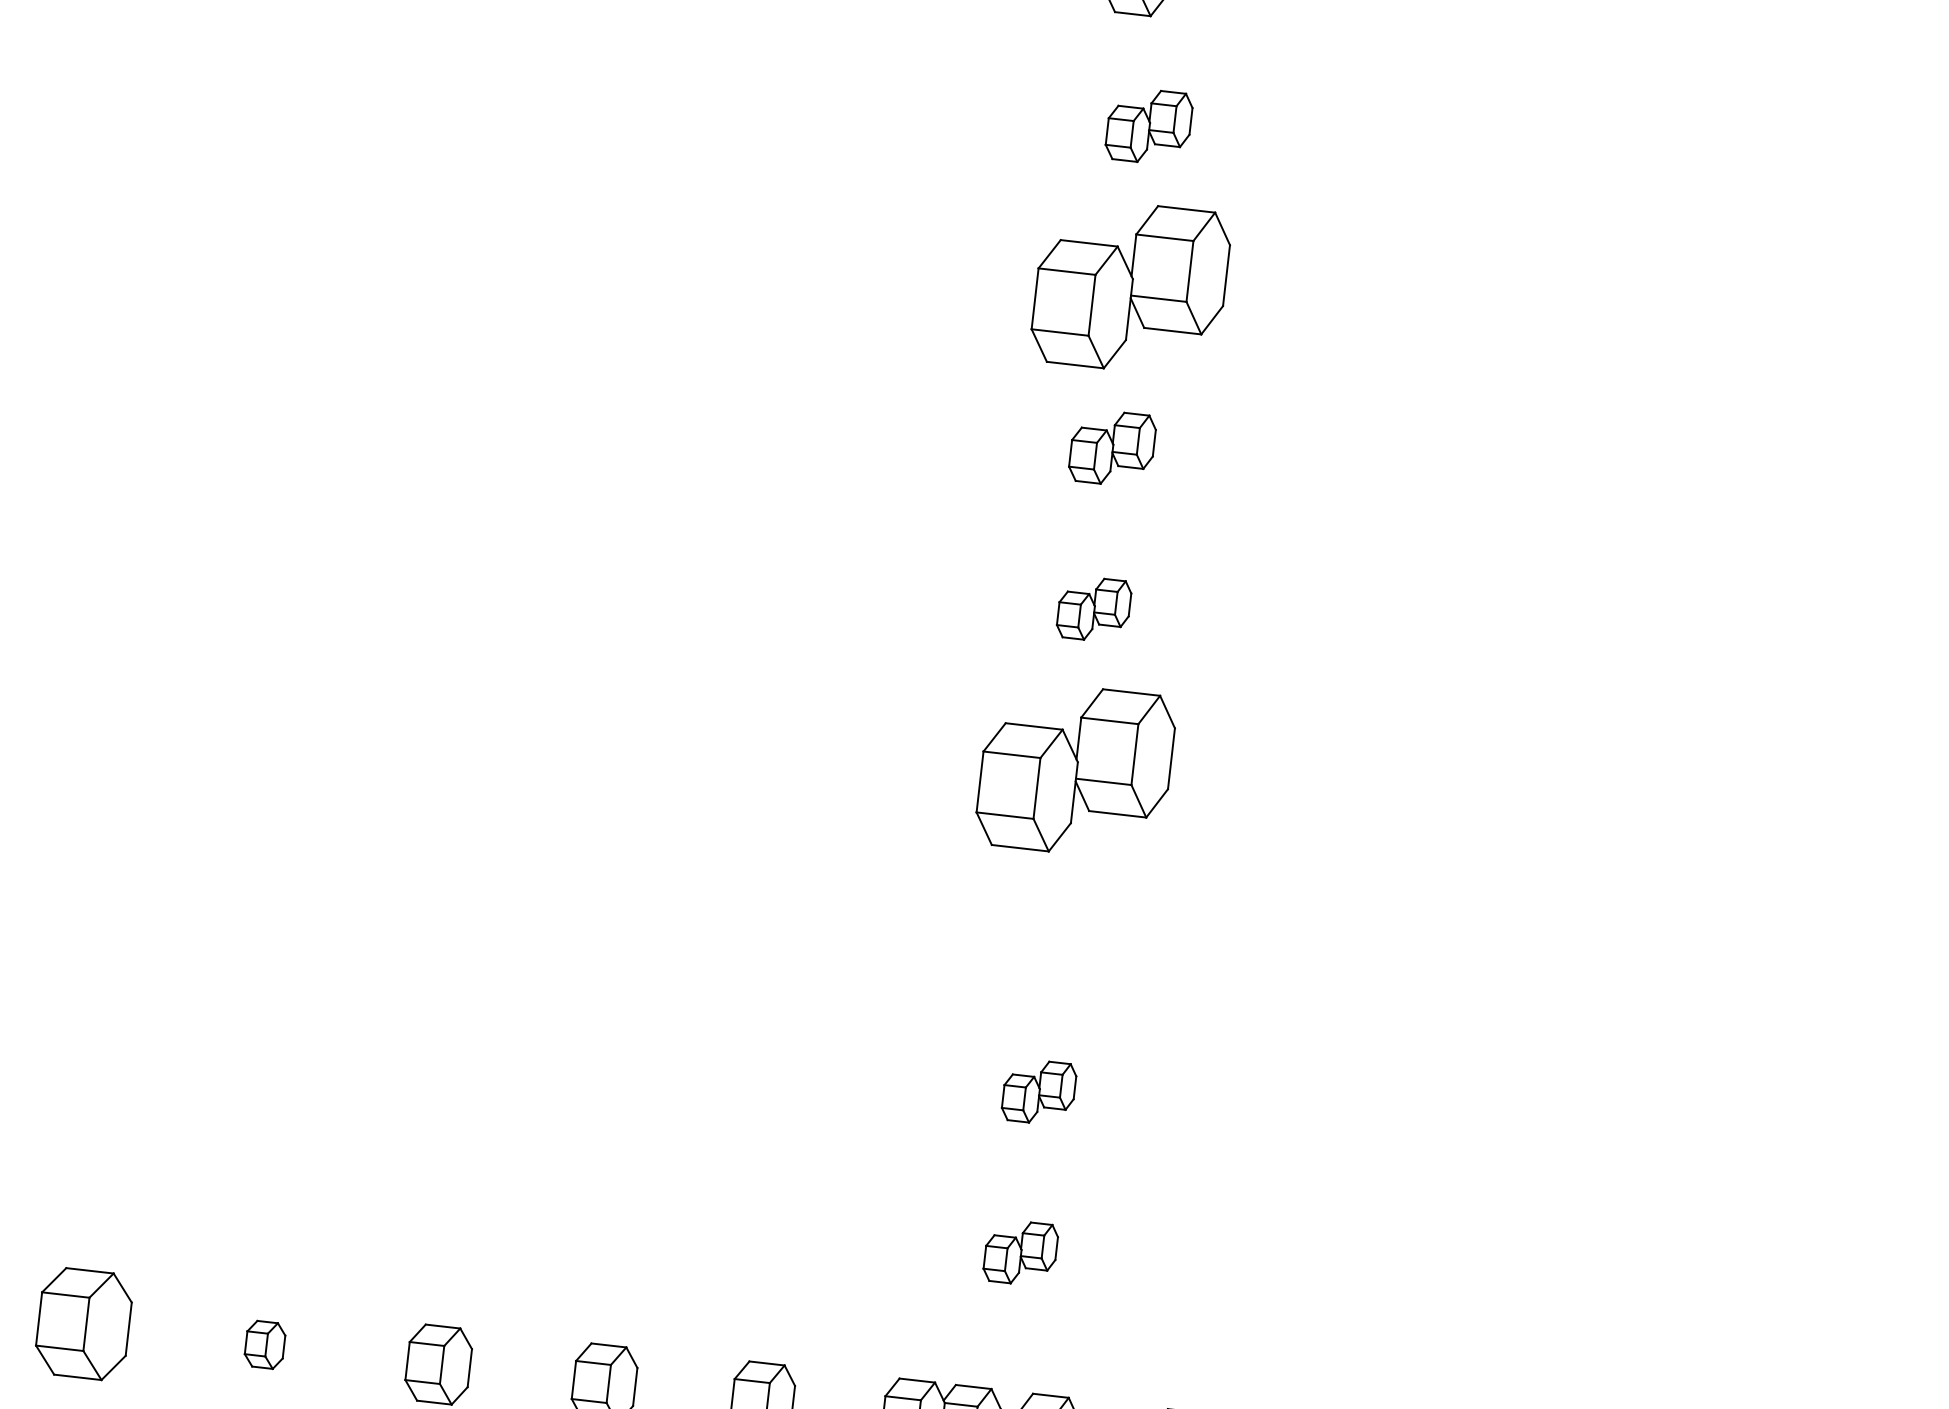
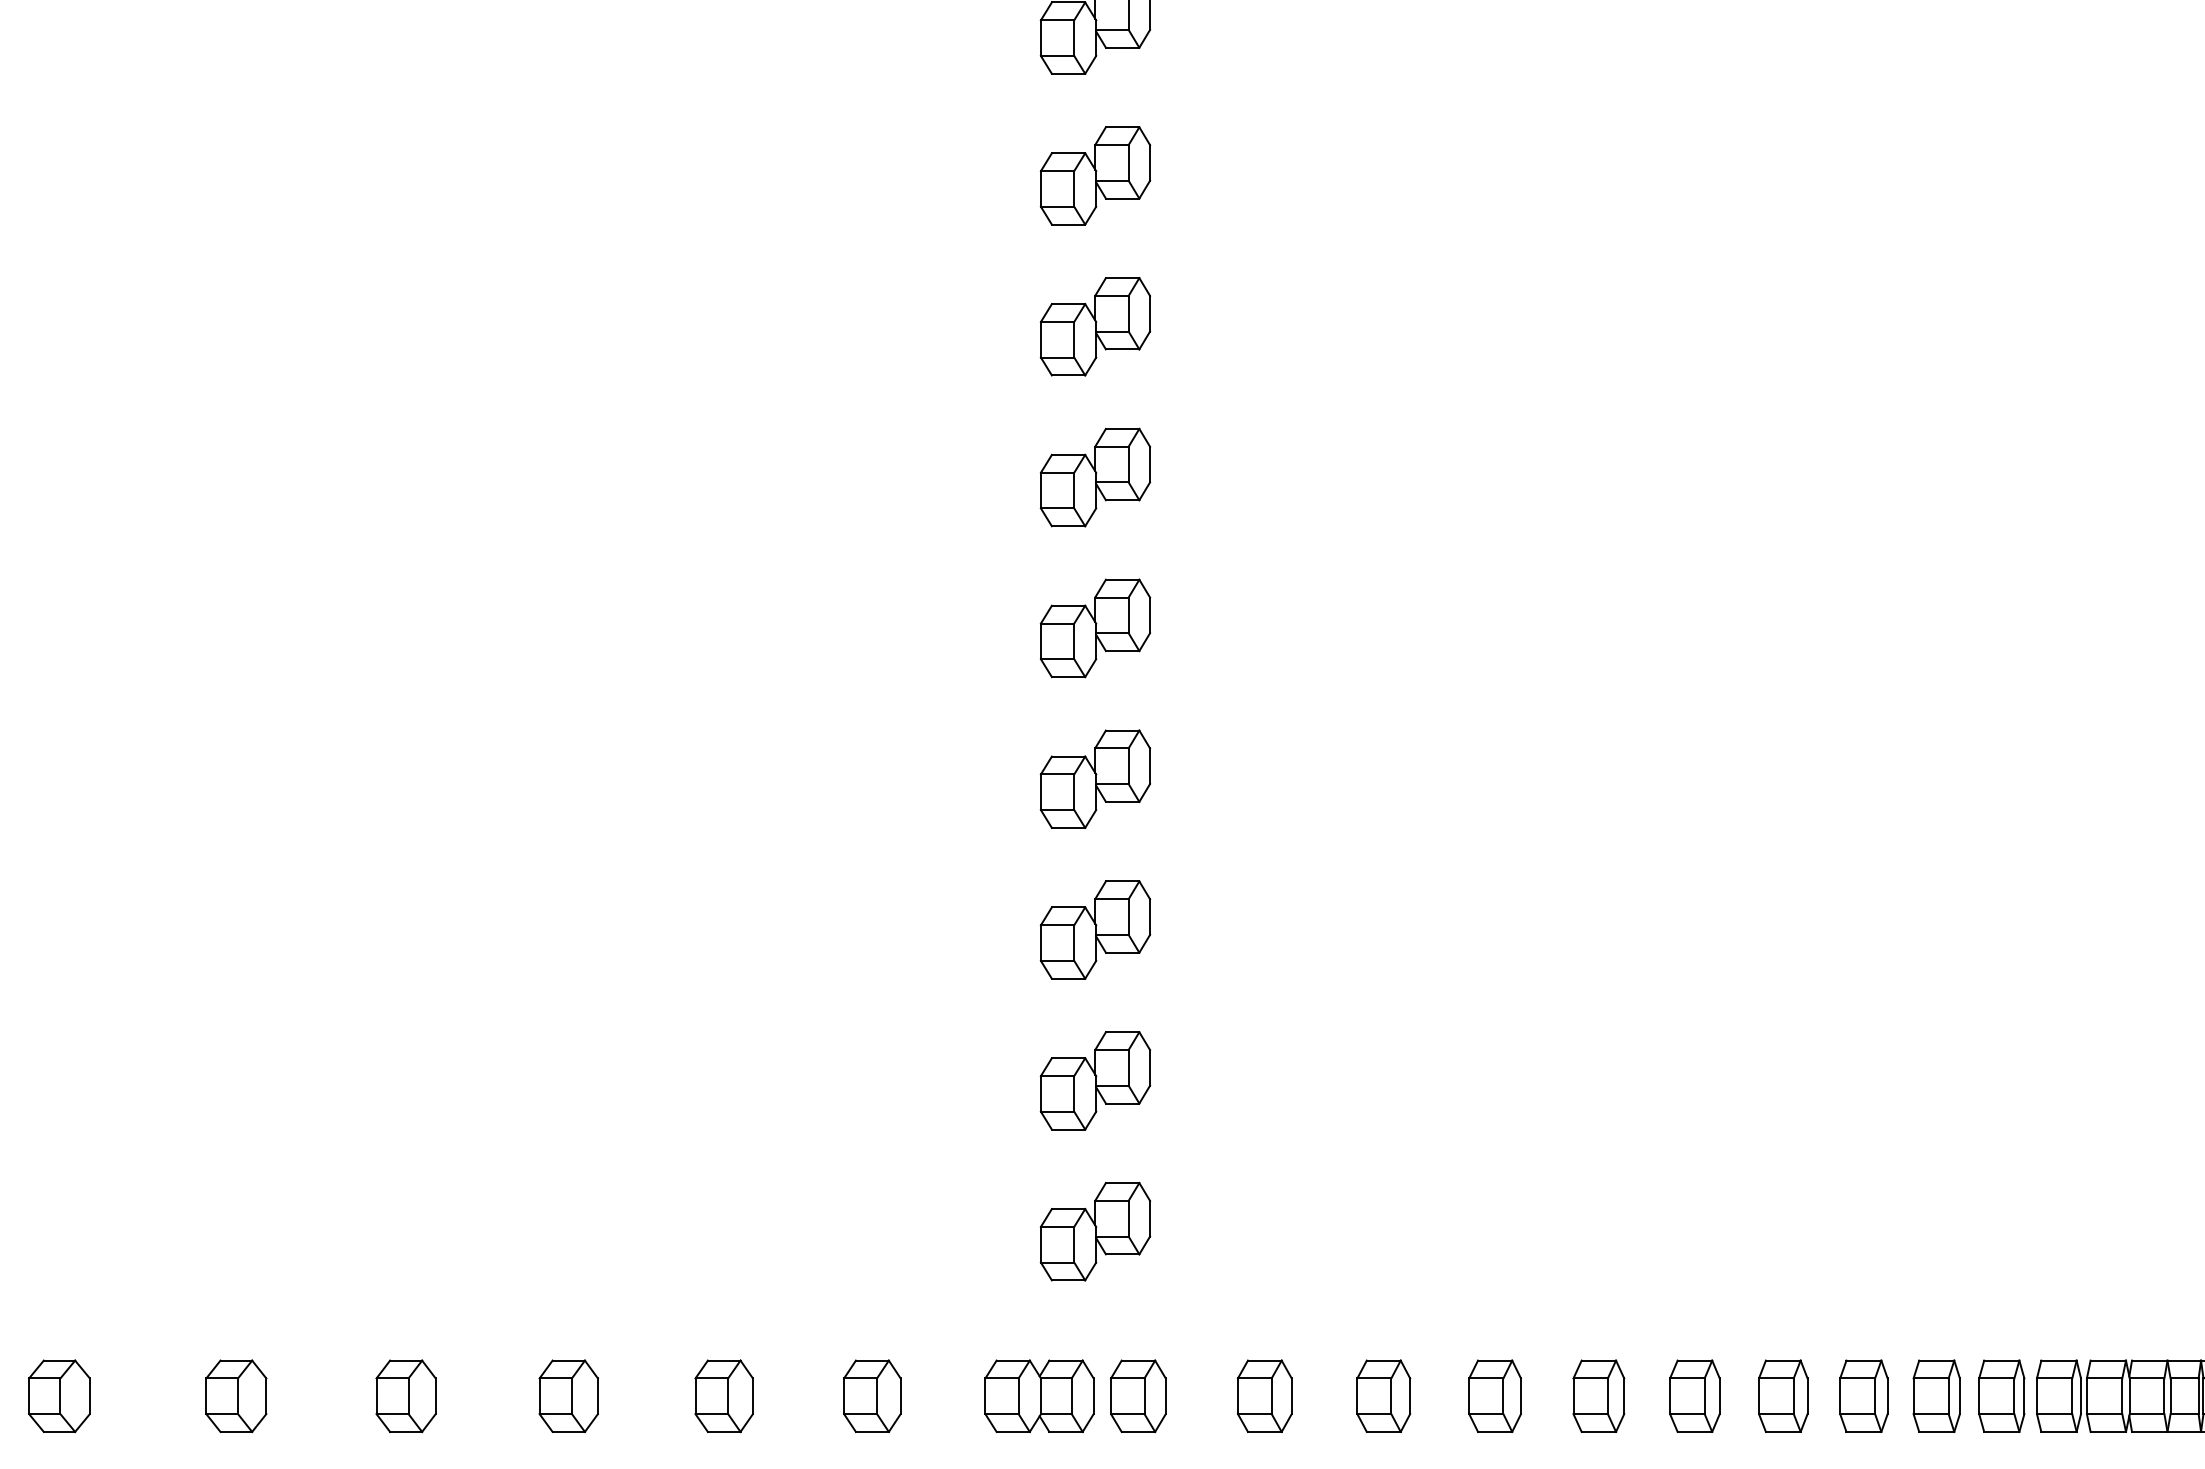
part: (1149, 125) -> (1095, 175), size x1.43
part: (1130, 287) -> (1095, 326), size x0.62
part: (1112, 448) -> (1095, 477), size x1.43
part: (1094, 609) -> (1095, 628), size x1.67
part: (1075, 769) -> (1095, 778), size x0.62
part: (1057, 930) -> (1095, 929), added
part: (1039, 1091) -> (1095, 1080), size x1.67
part: (1020, 1252) -> (1095, 1231), size x1.67
part: (84, 1324) -> (236, 1396), size x0.71
part: (264, 1344) -> (405, 1396), size x1.67

